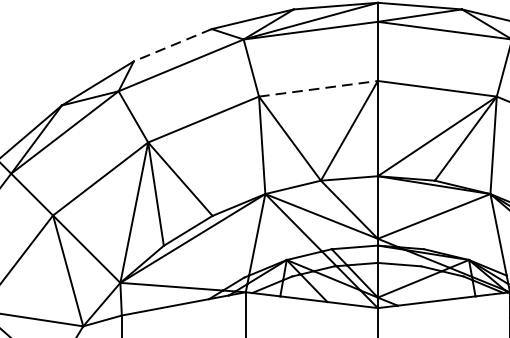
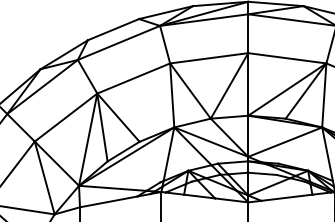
line: (172, 44) -> (113, 29), dashed -> solid
line: (318, 89) -> (209, 58), dashed -> solid

